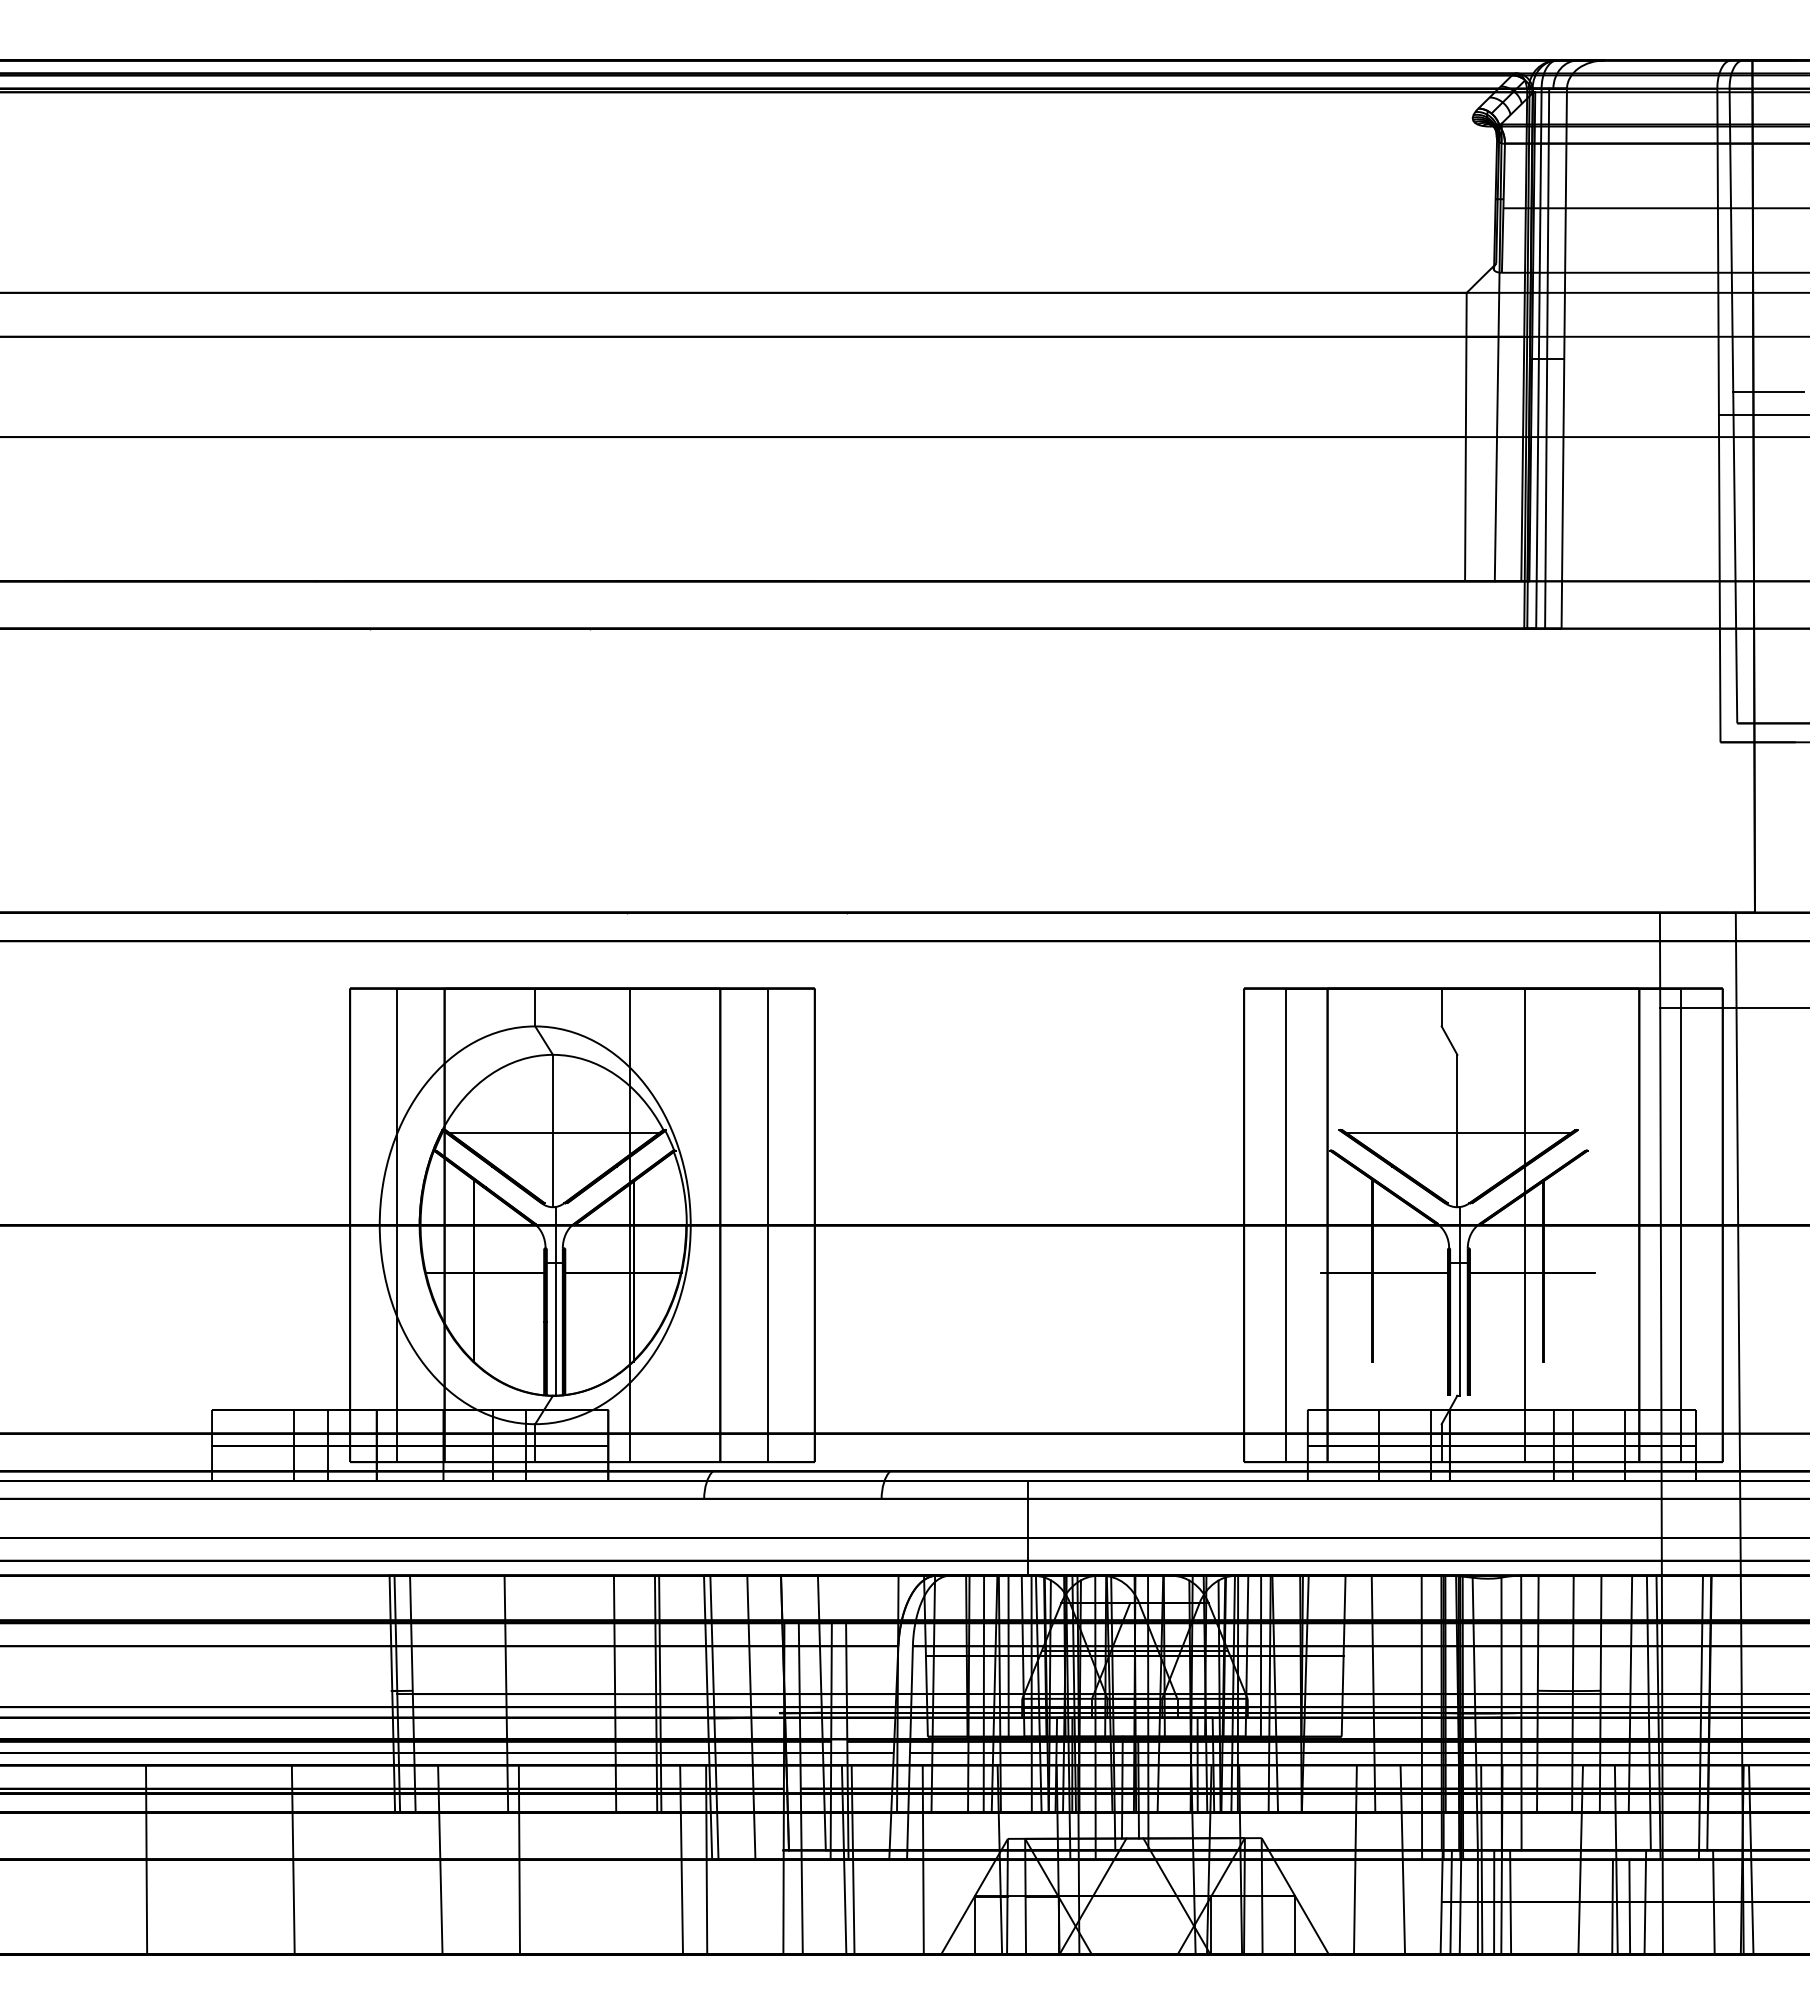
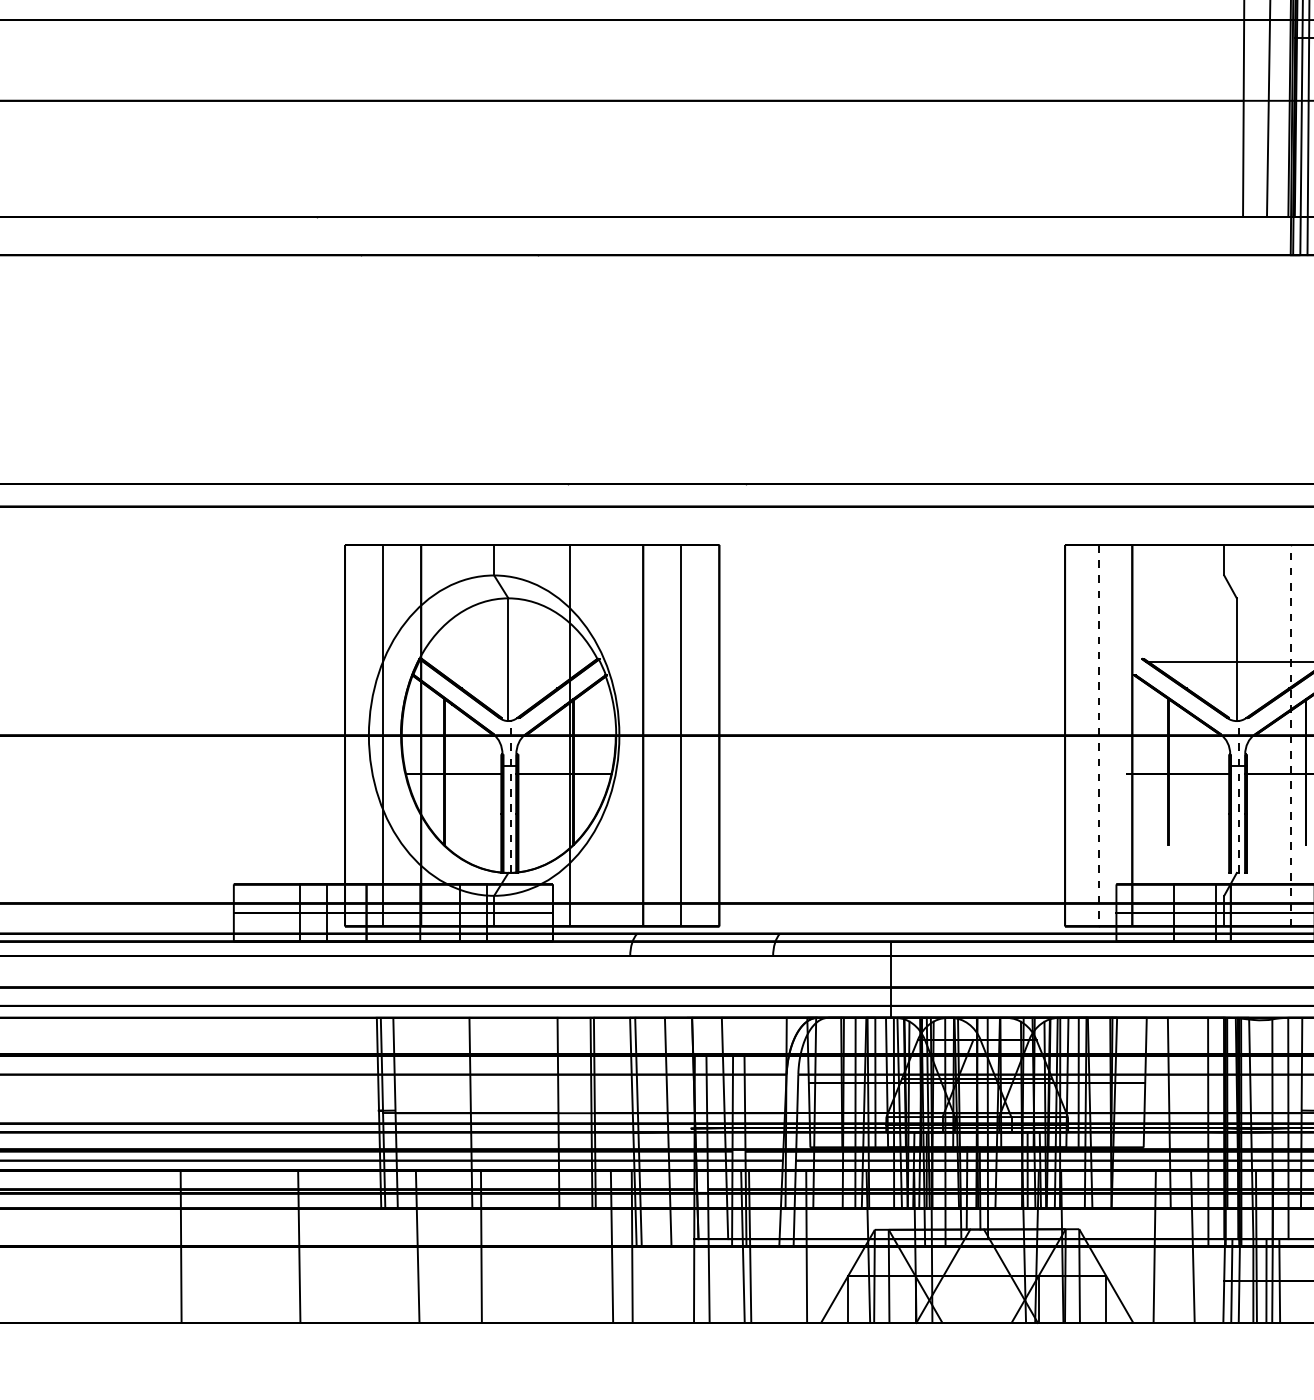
line: (552, 1133) -> (508, 661), removed
line: (1285, 1225) -> (1098, 735), solid -> dashed
line: (1525, 1225) -> (1291, 735), solid -> dashed
line: (555, 1301) -> (510, 797), solid -> dashed
line: (1459, 1301) -> (1238, 797), solid -> dashed

